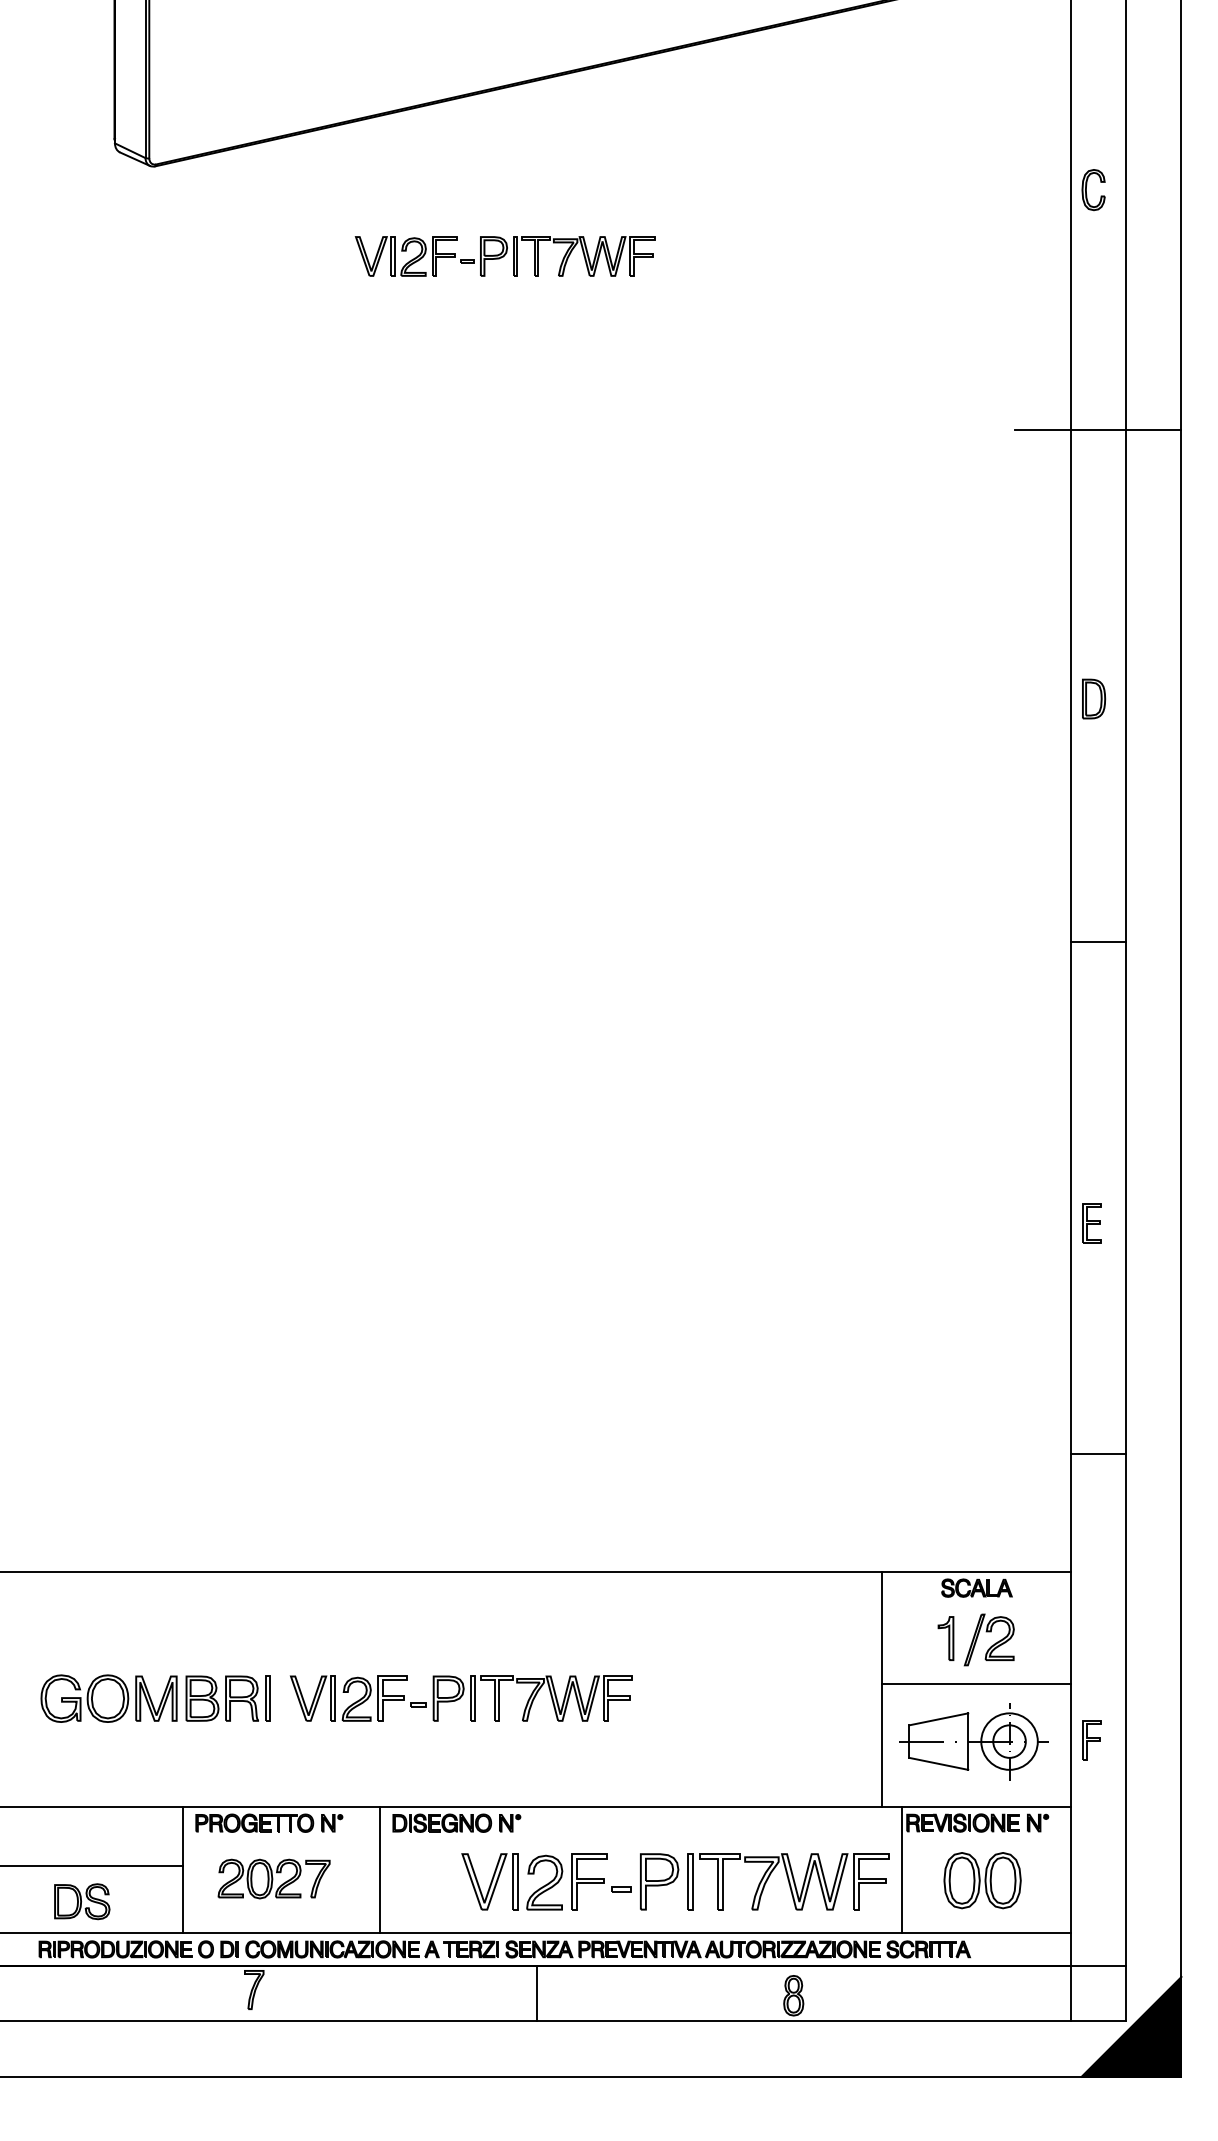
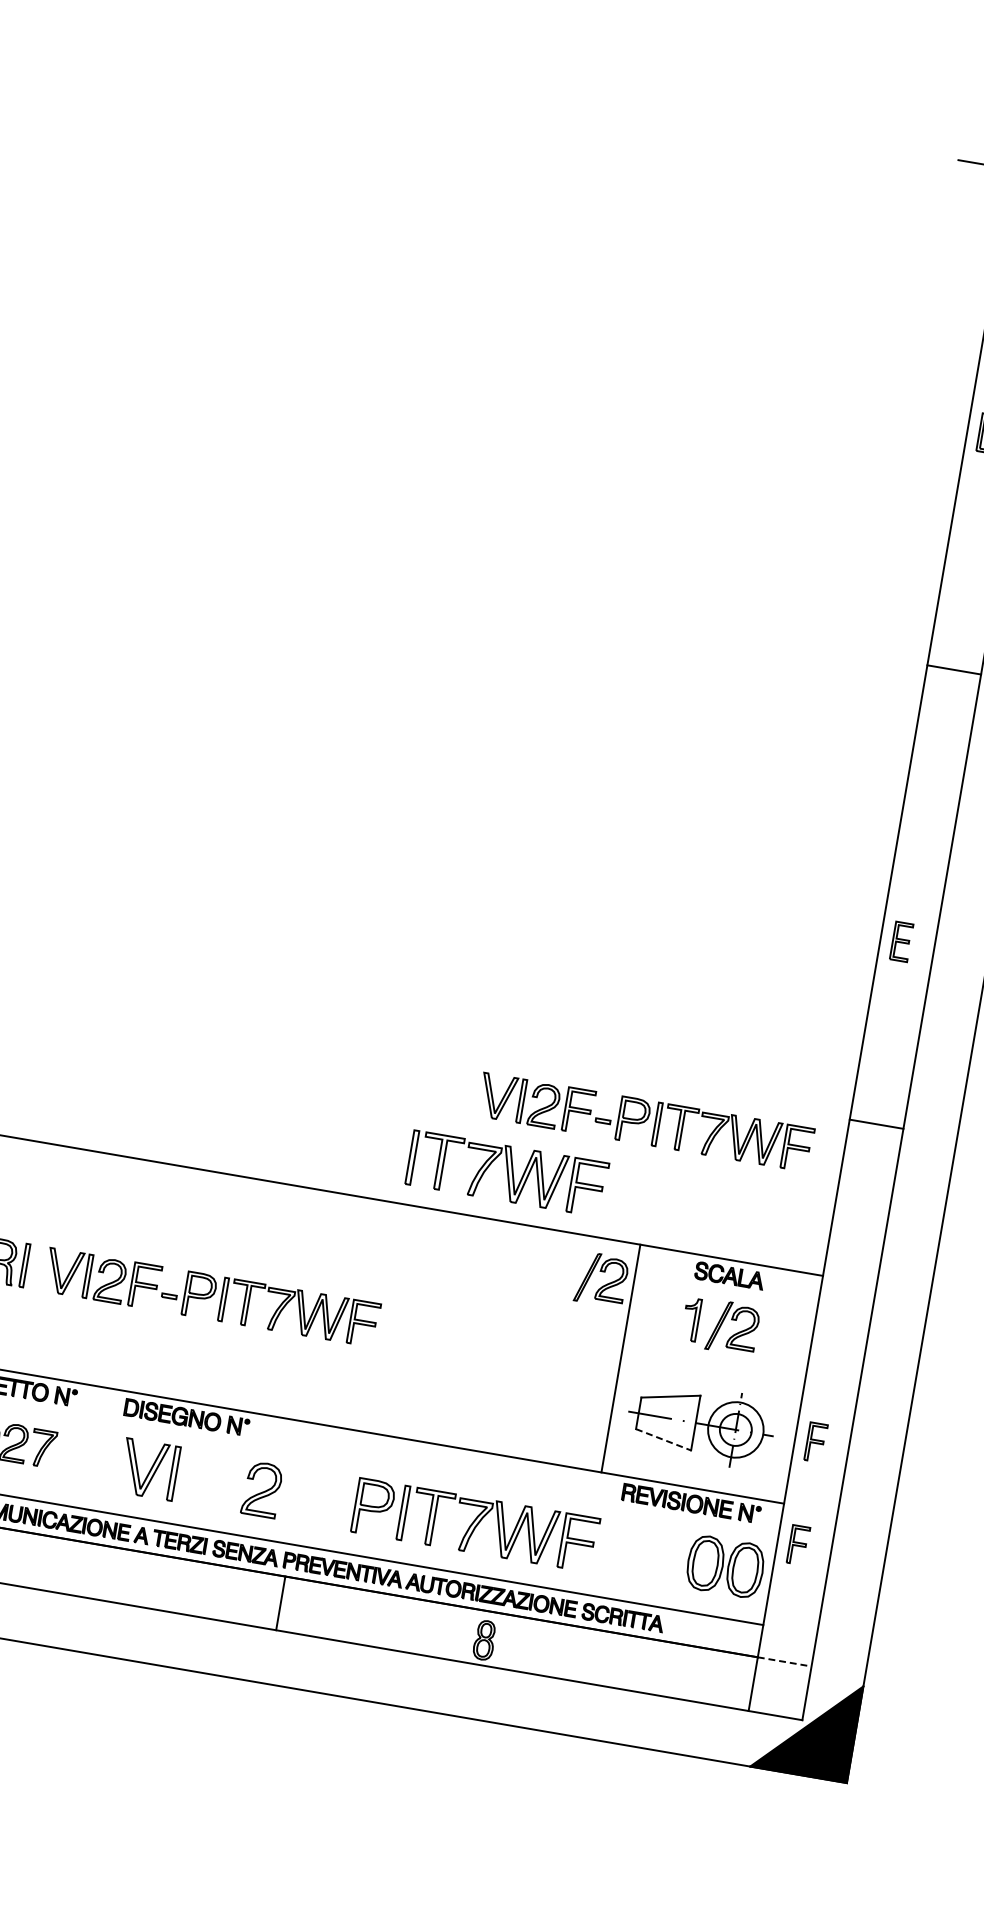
part: (865, 1448) -> (644, 1122), added
line: (1098, 1453) -> (876, 1123), moved
part: (736, 1523) -> (507, 1173), added
part: (851, 1619) -> (602, 1285), added
line: (976, 1684) -> (713, 1369), removed
line: (939, 1763) -> (664, 1439), solid -> dashed
part: (1091, 1846) -> (797, 1545), added
line: (380, 1869) -> (105, 1449), removed
line: (902, 1869) -> (610, 1536), removed
part: (982, 1880) -> (725, 1566), moved
part: (489, 1881) -> (148, 1469), moved
part: (601, 1881) -> (317, 1497), removed
line: (1098, 1965) -> (784, 1661), solid -> dashed
line: (536, 1993) -> (280, 1603), moved

